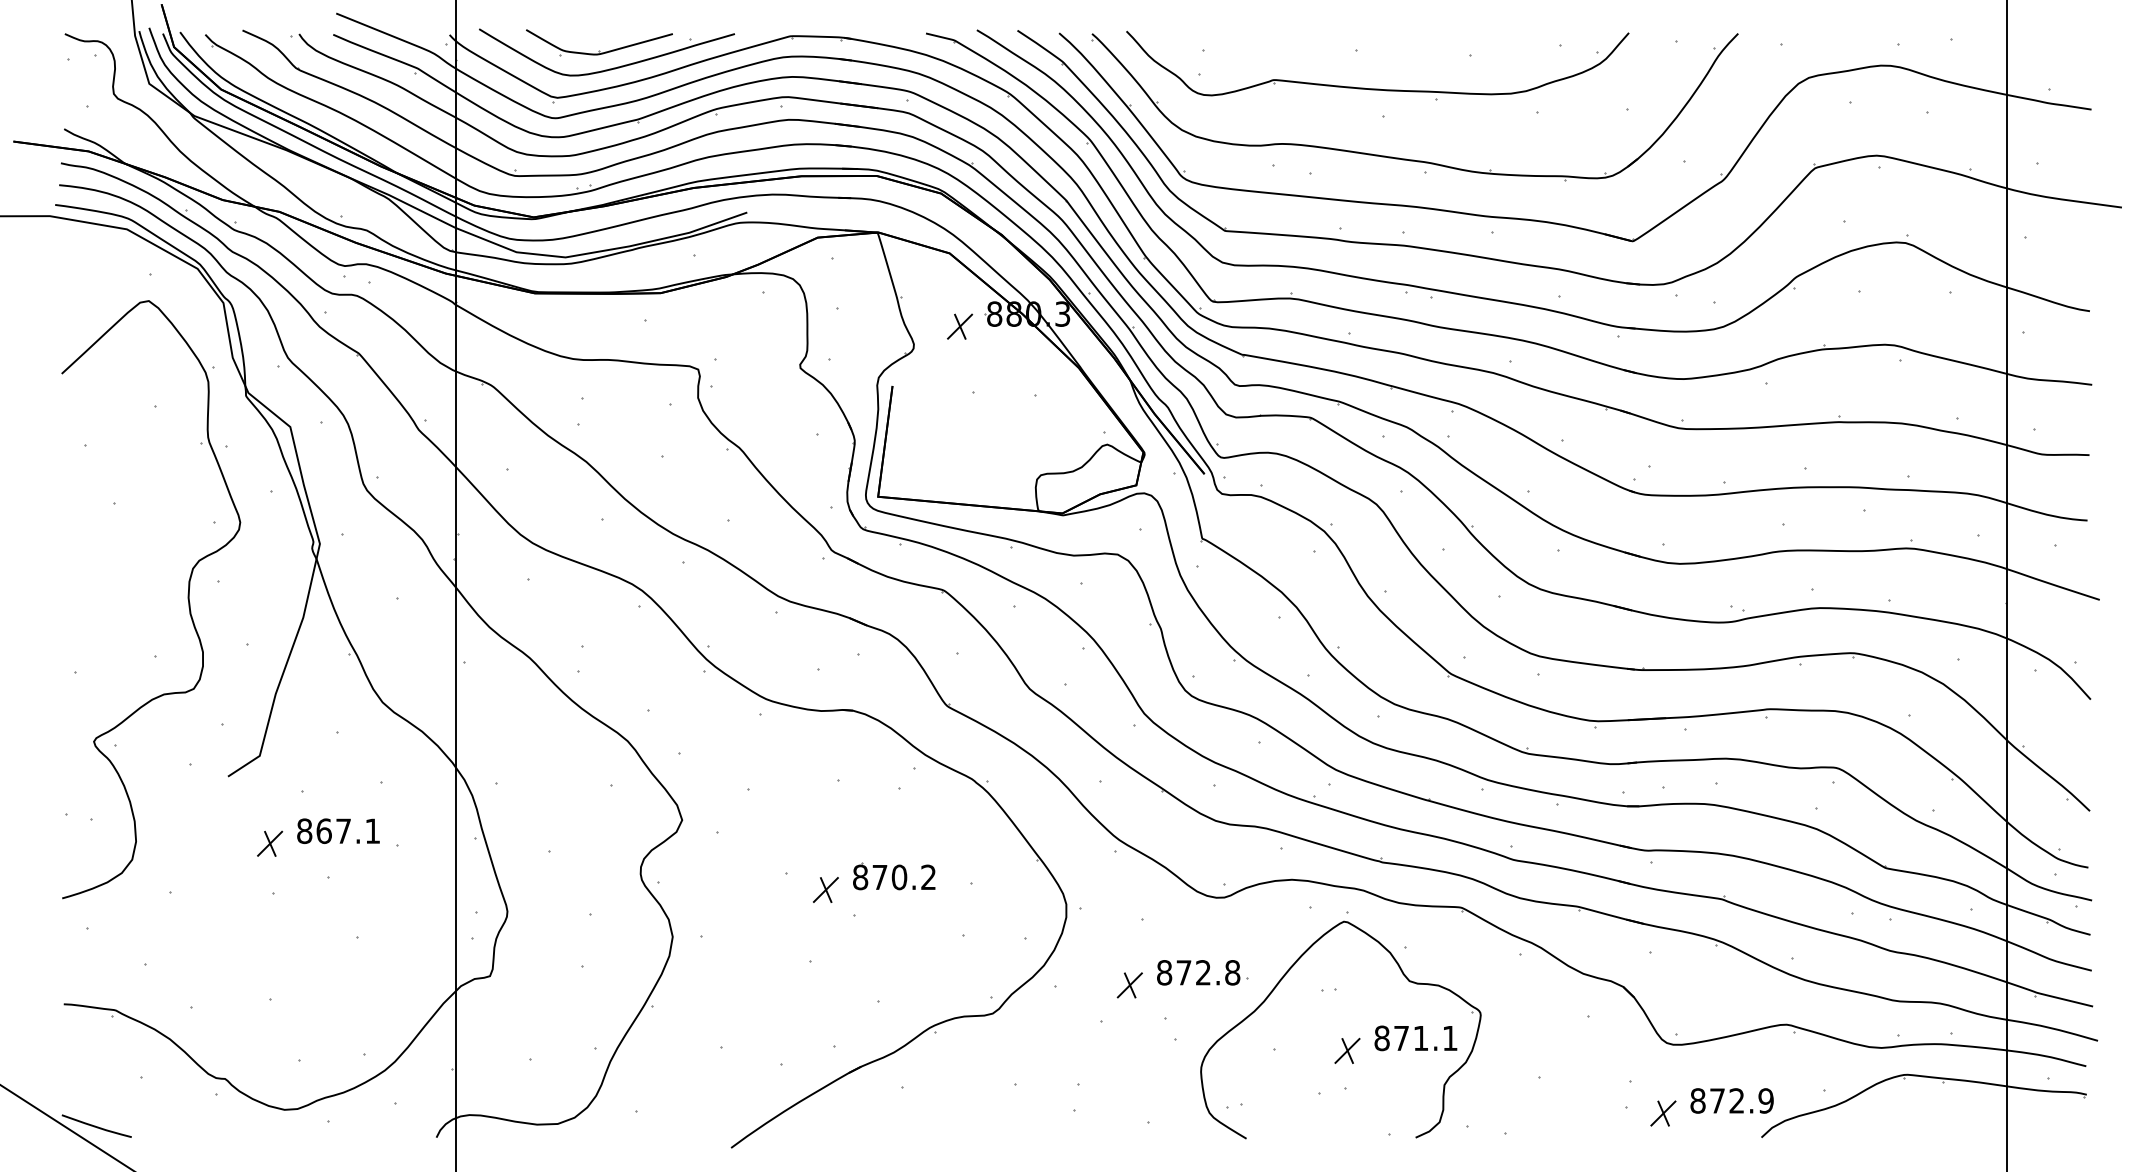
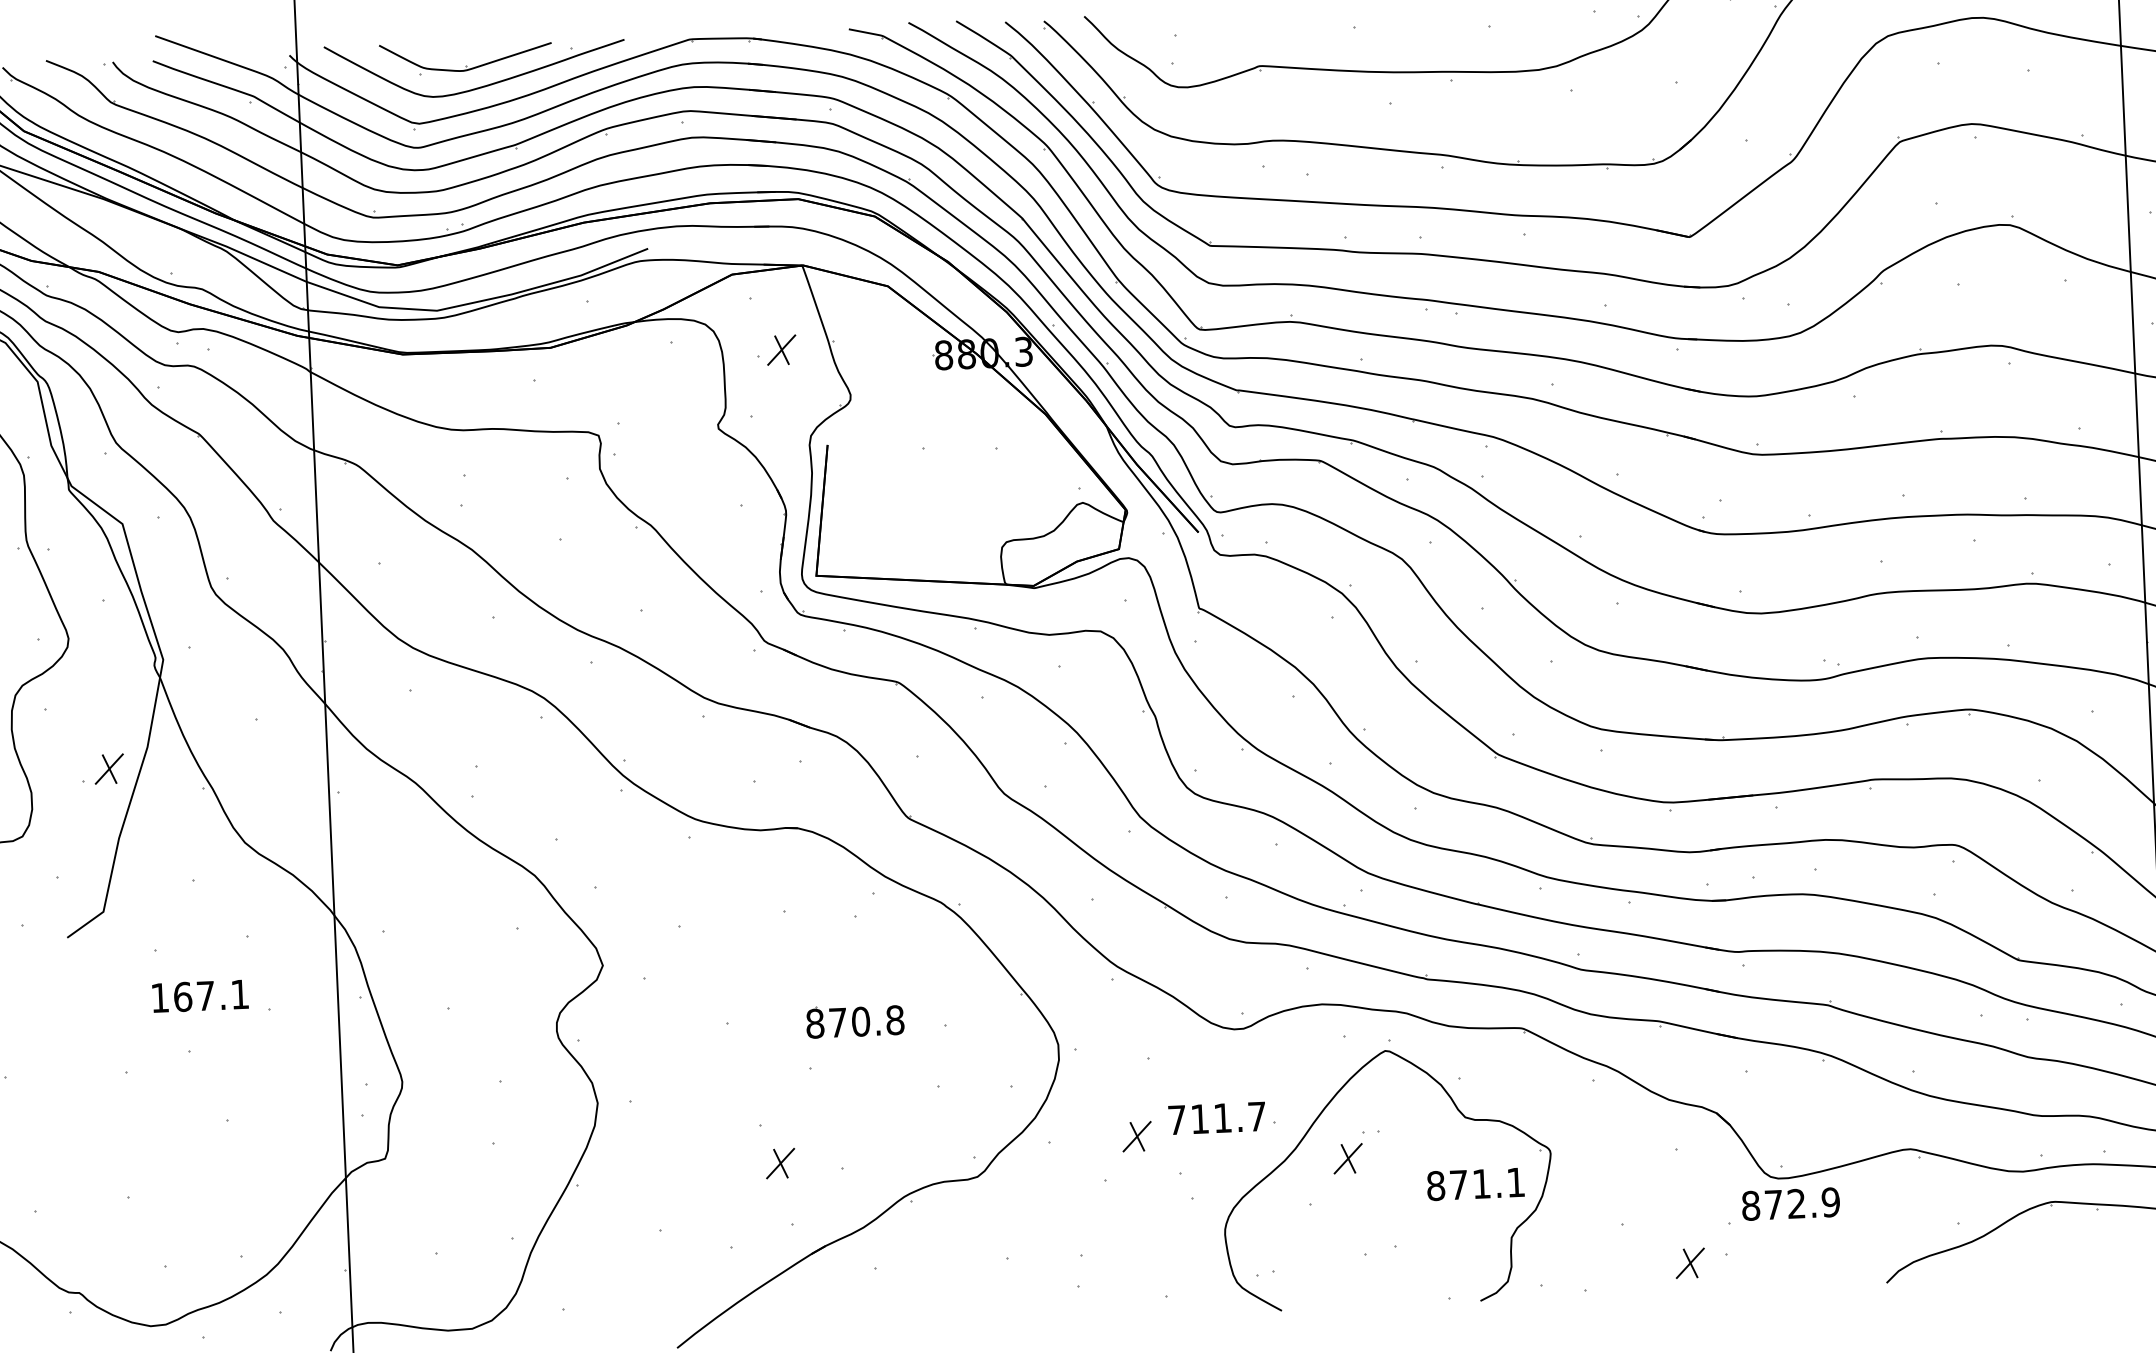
part: (960, 326) -> (782, 349), moved
text: (304, 831) -> (159, 998), 867.1 -> 167.1
part: (270, 843) -> (109, 768), moved
text: (928, 877) -> (895, 1020), 870.2 -> 870.8
part: (825, 889) -> (780, 1163), moved
text: (1198, 972) -> (1217, 1118), 872.8 -> 711.7
part: (1347, 1050) -> (1348, 1158), moved
part: (1731, 1100) -> (1790, 1203), moved
part: (1663, 1113) -> (1690, 1263), moved

